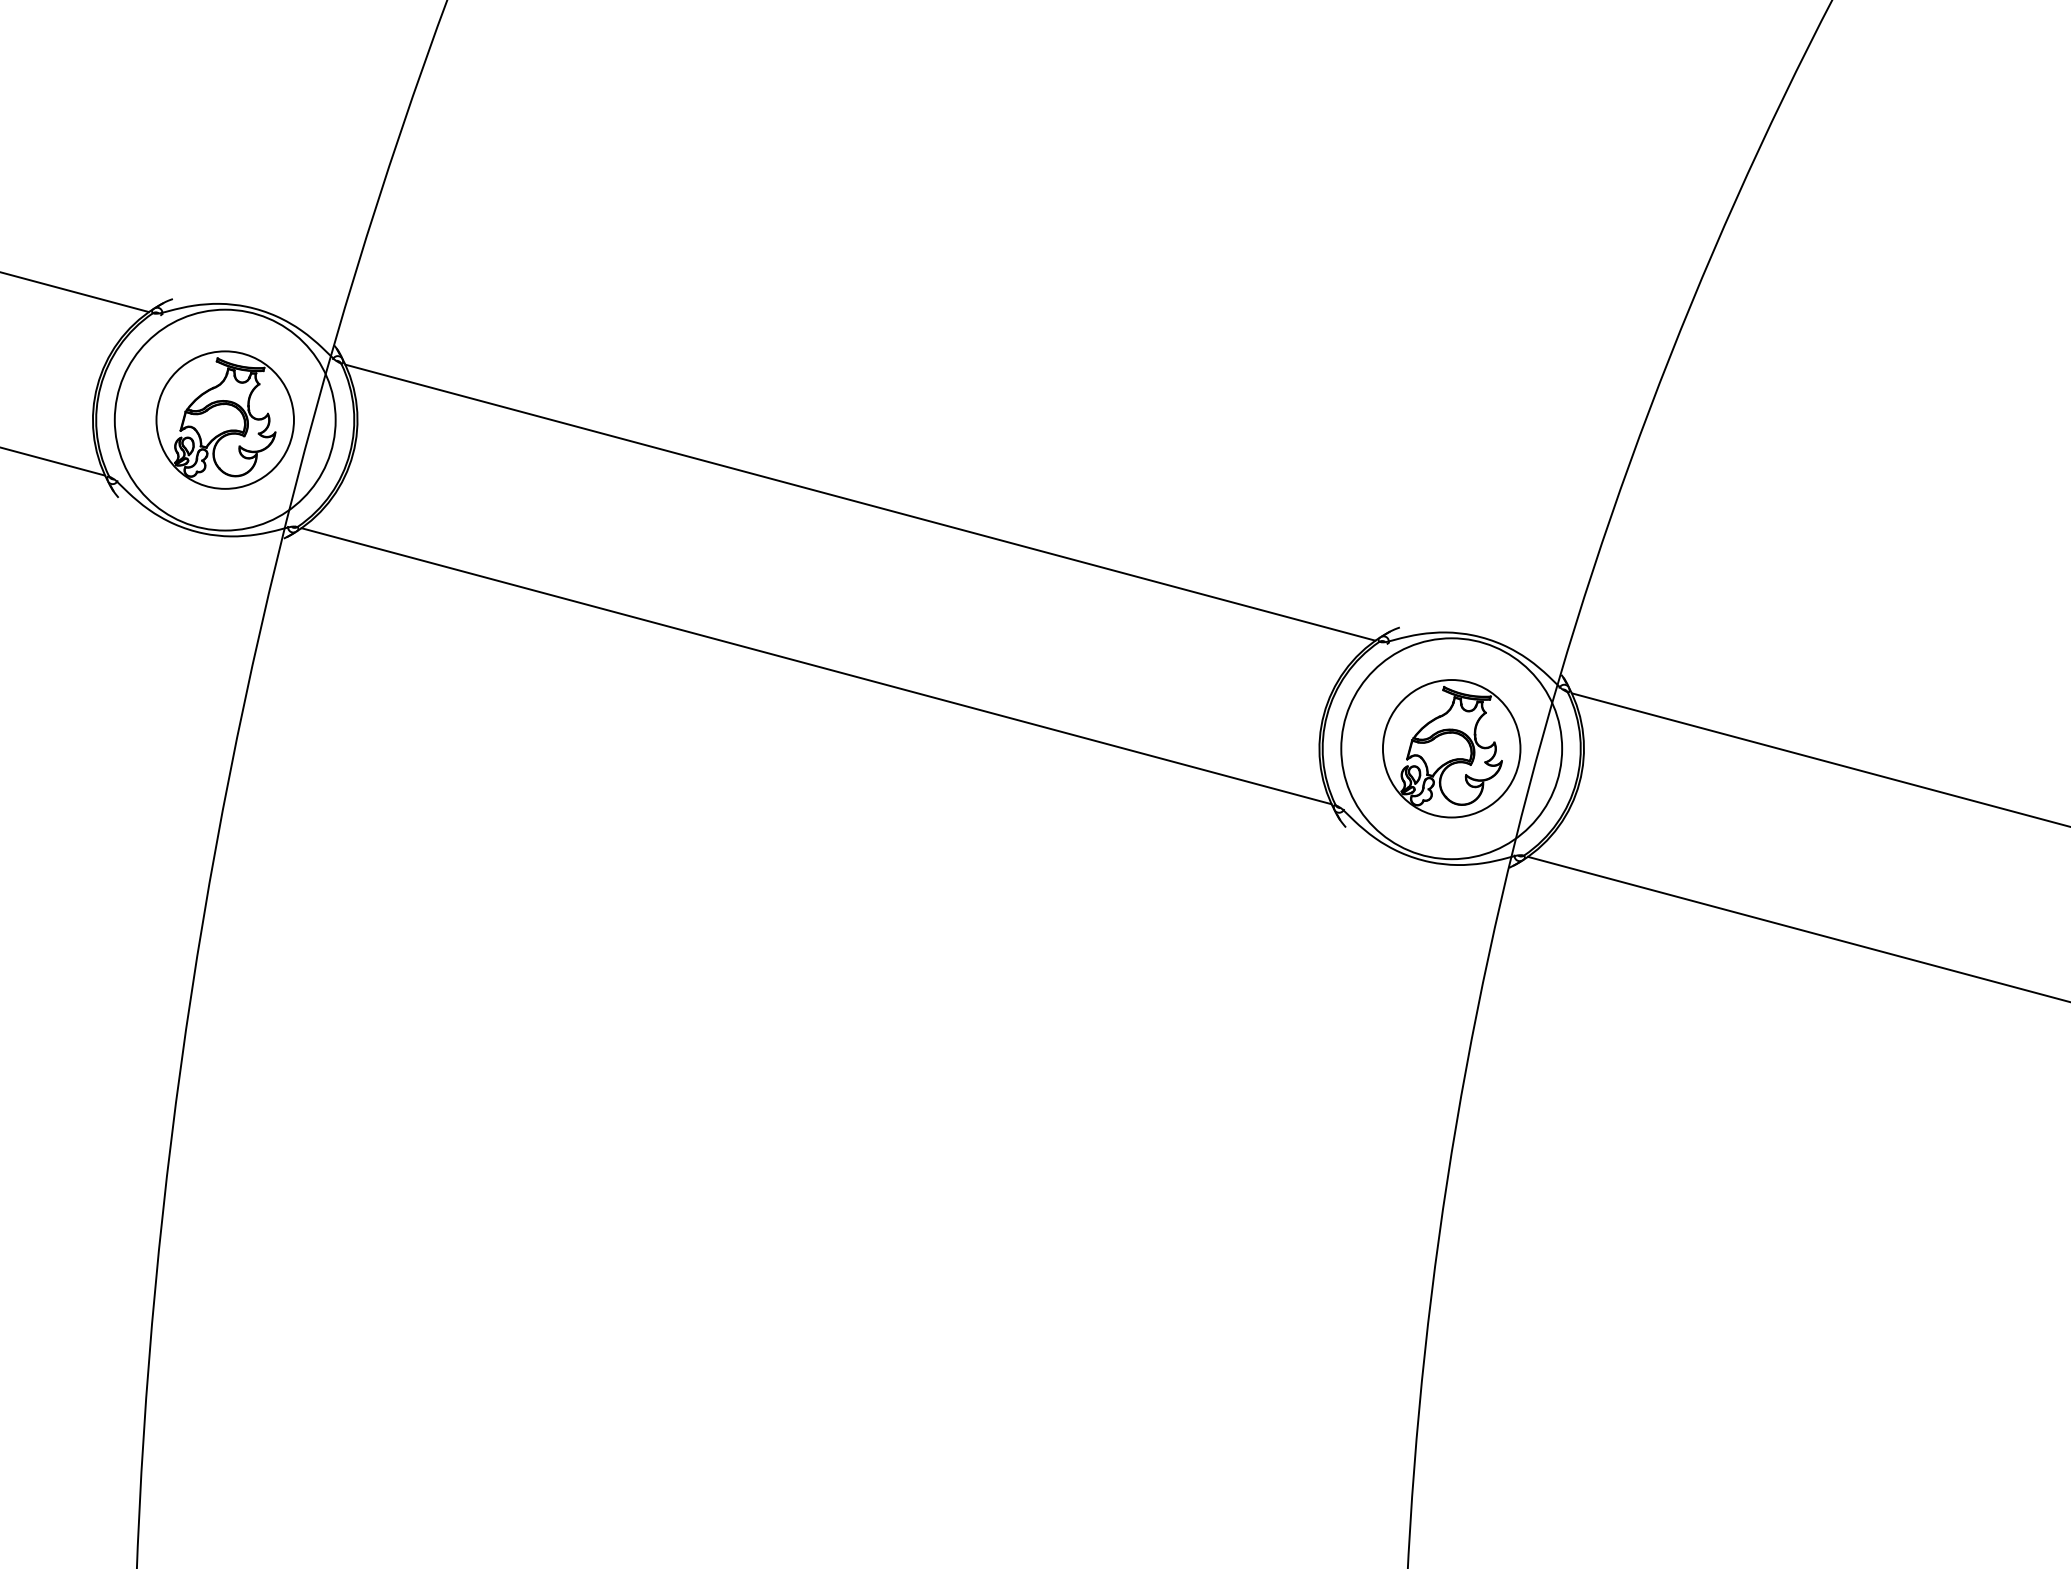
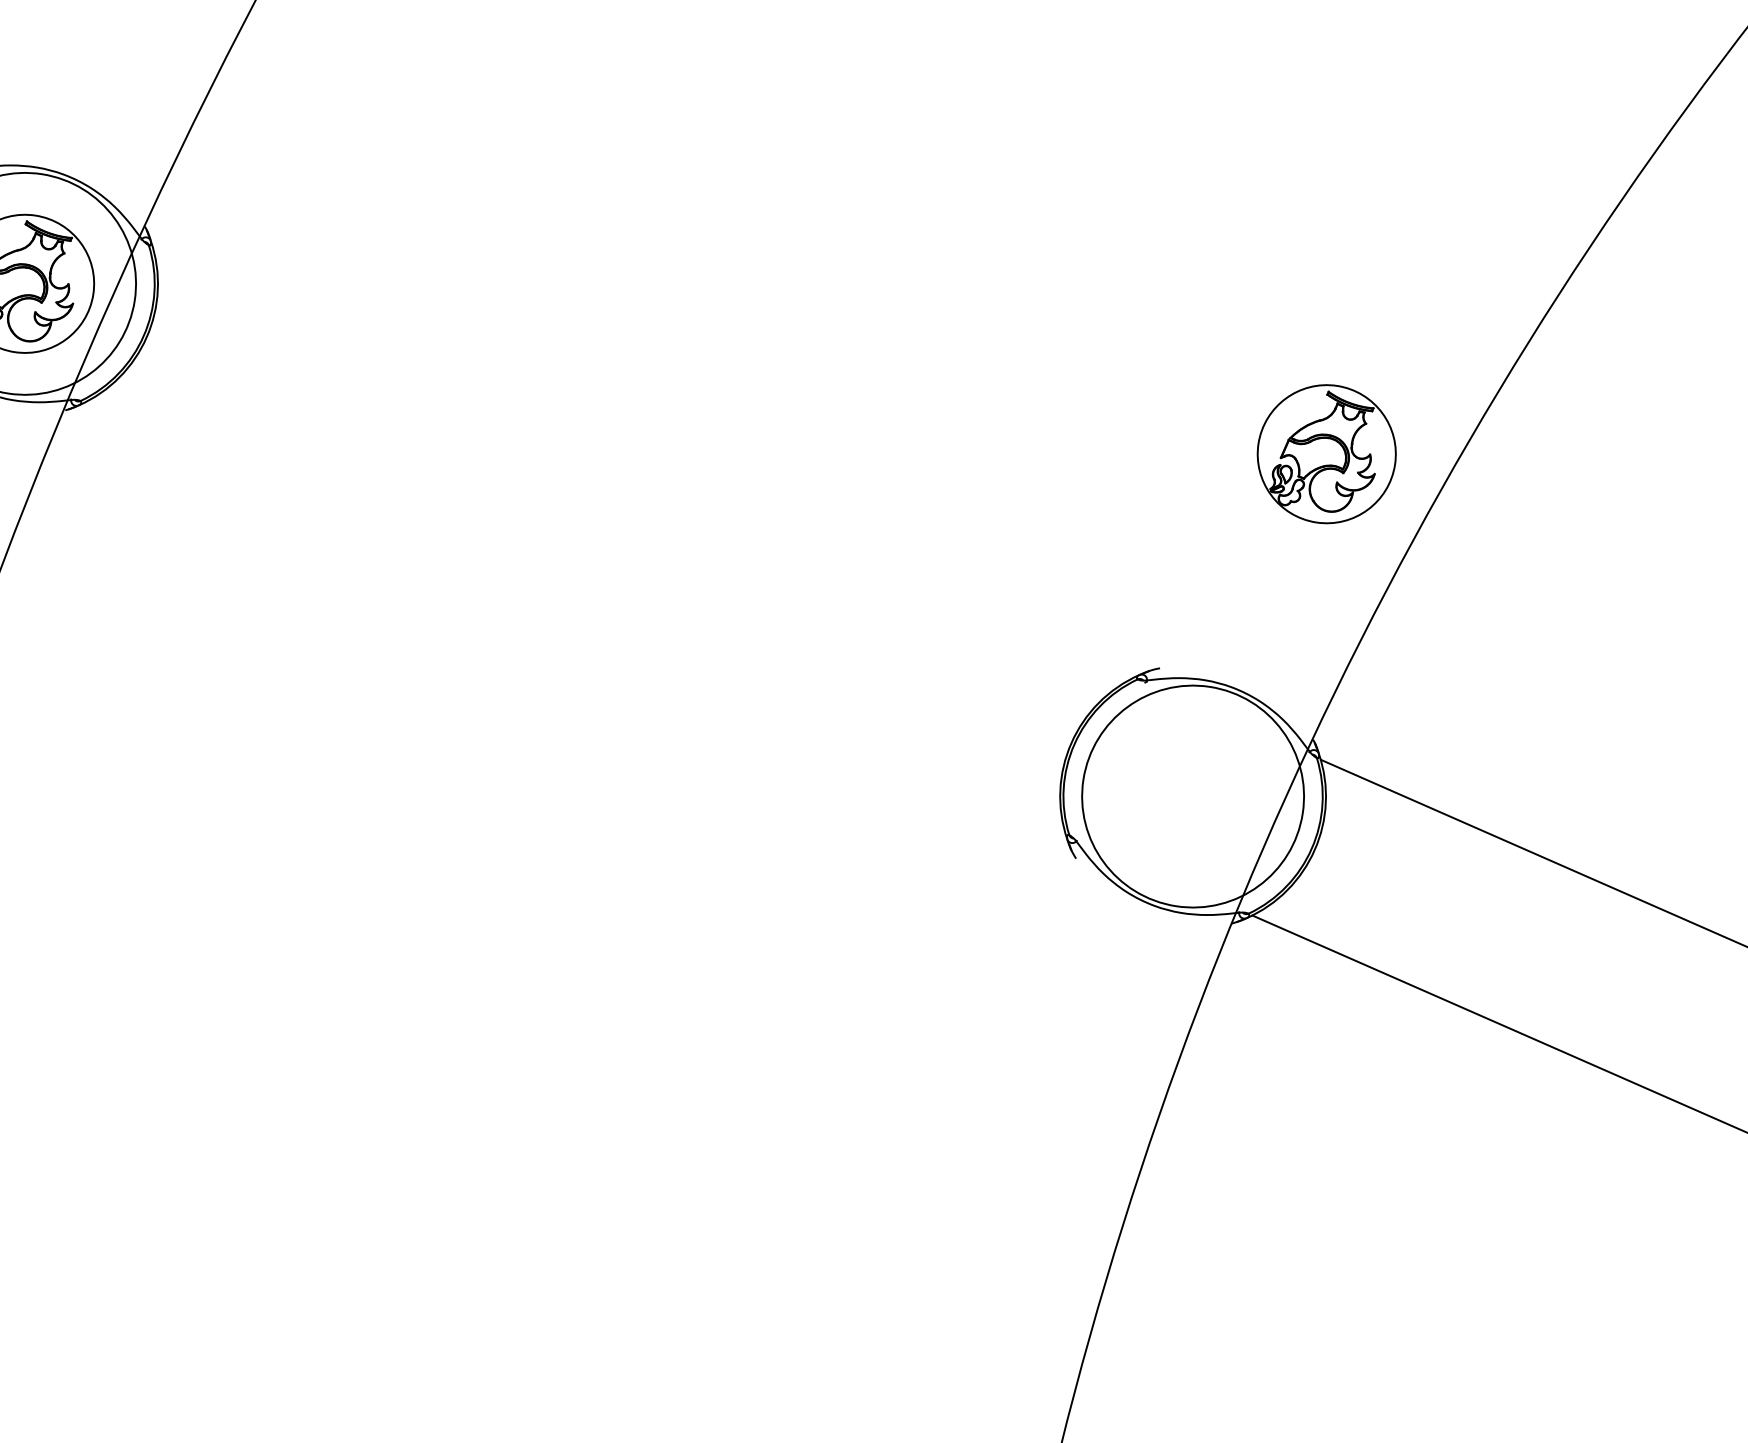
line: (860, 502) -> (643, 462), removed
line: (816, 666) -> (574, 618), removed
part: (1451, 748) -> (1326, 453), moved

